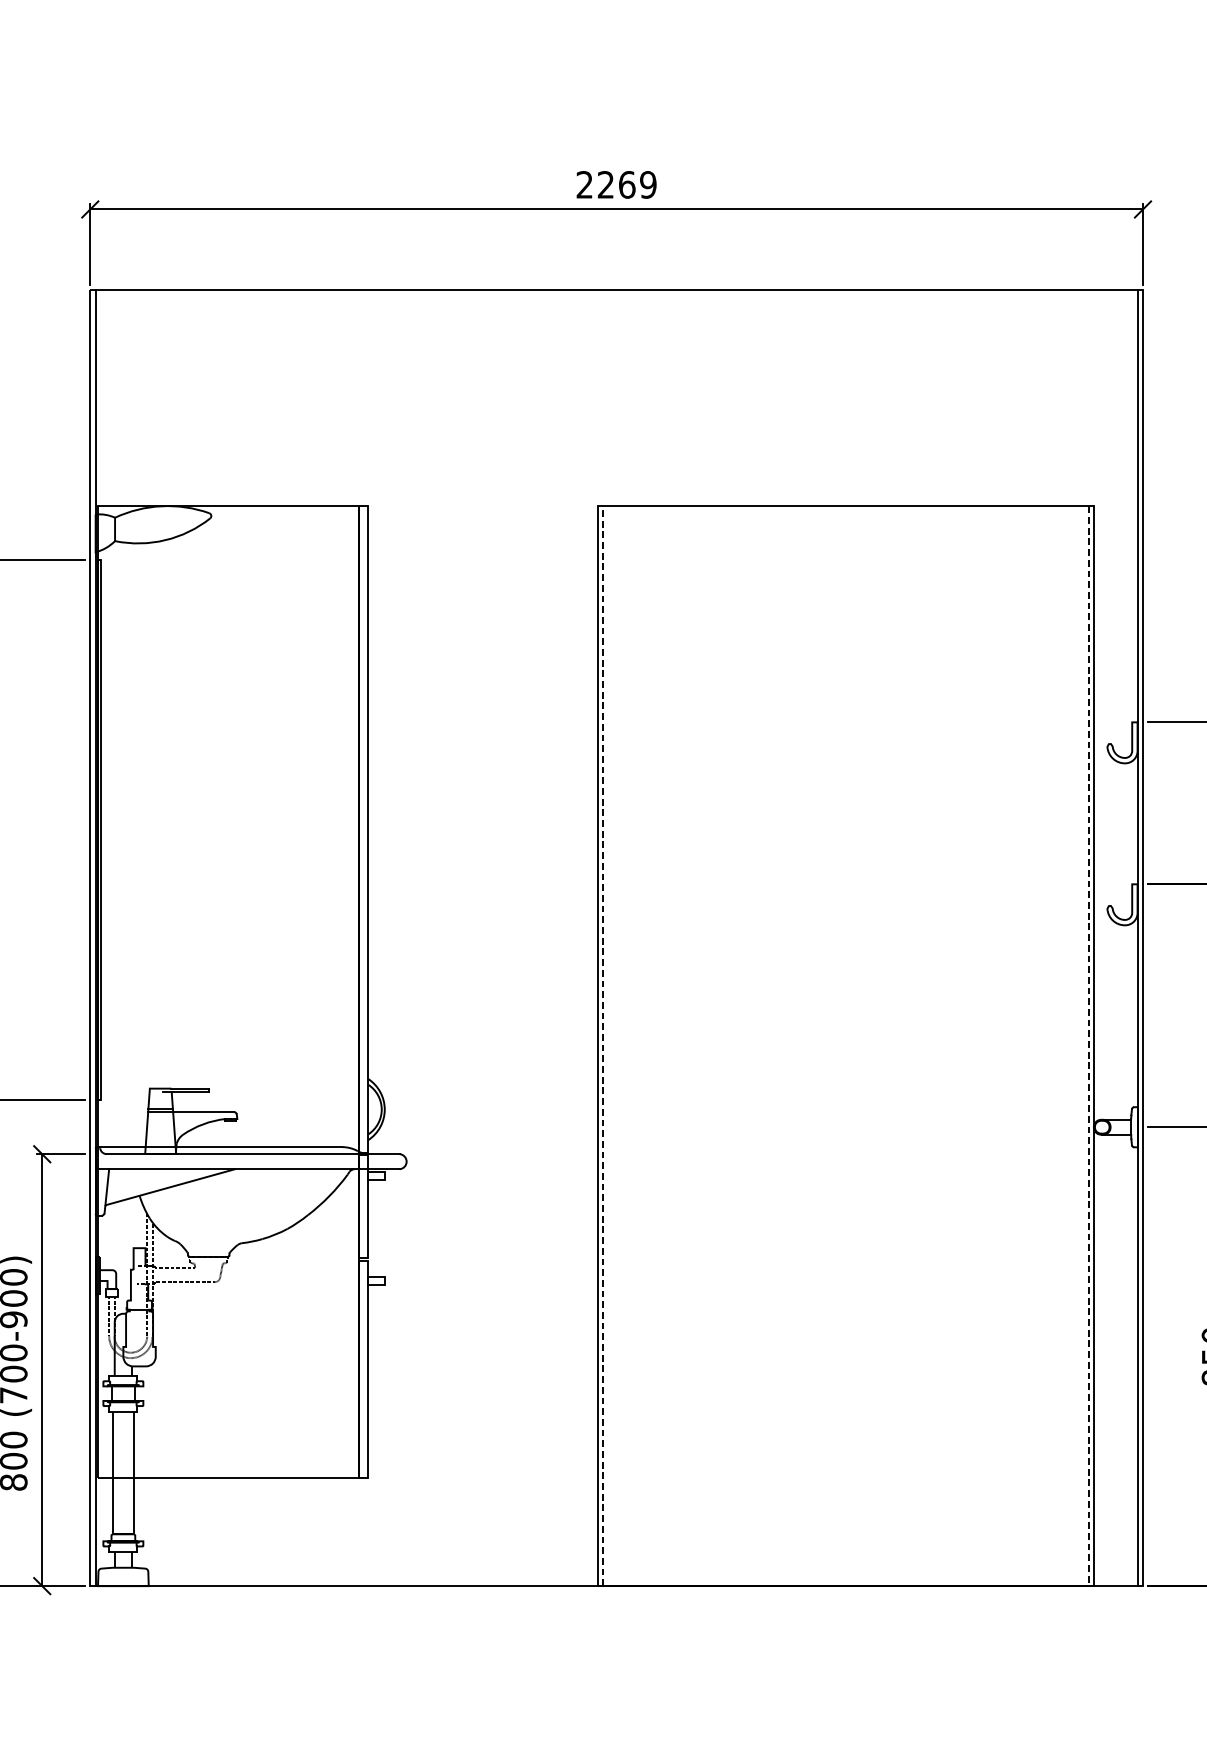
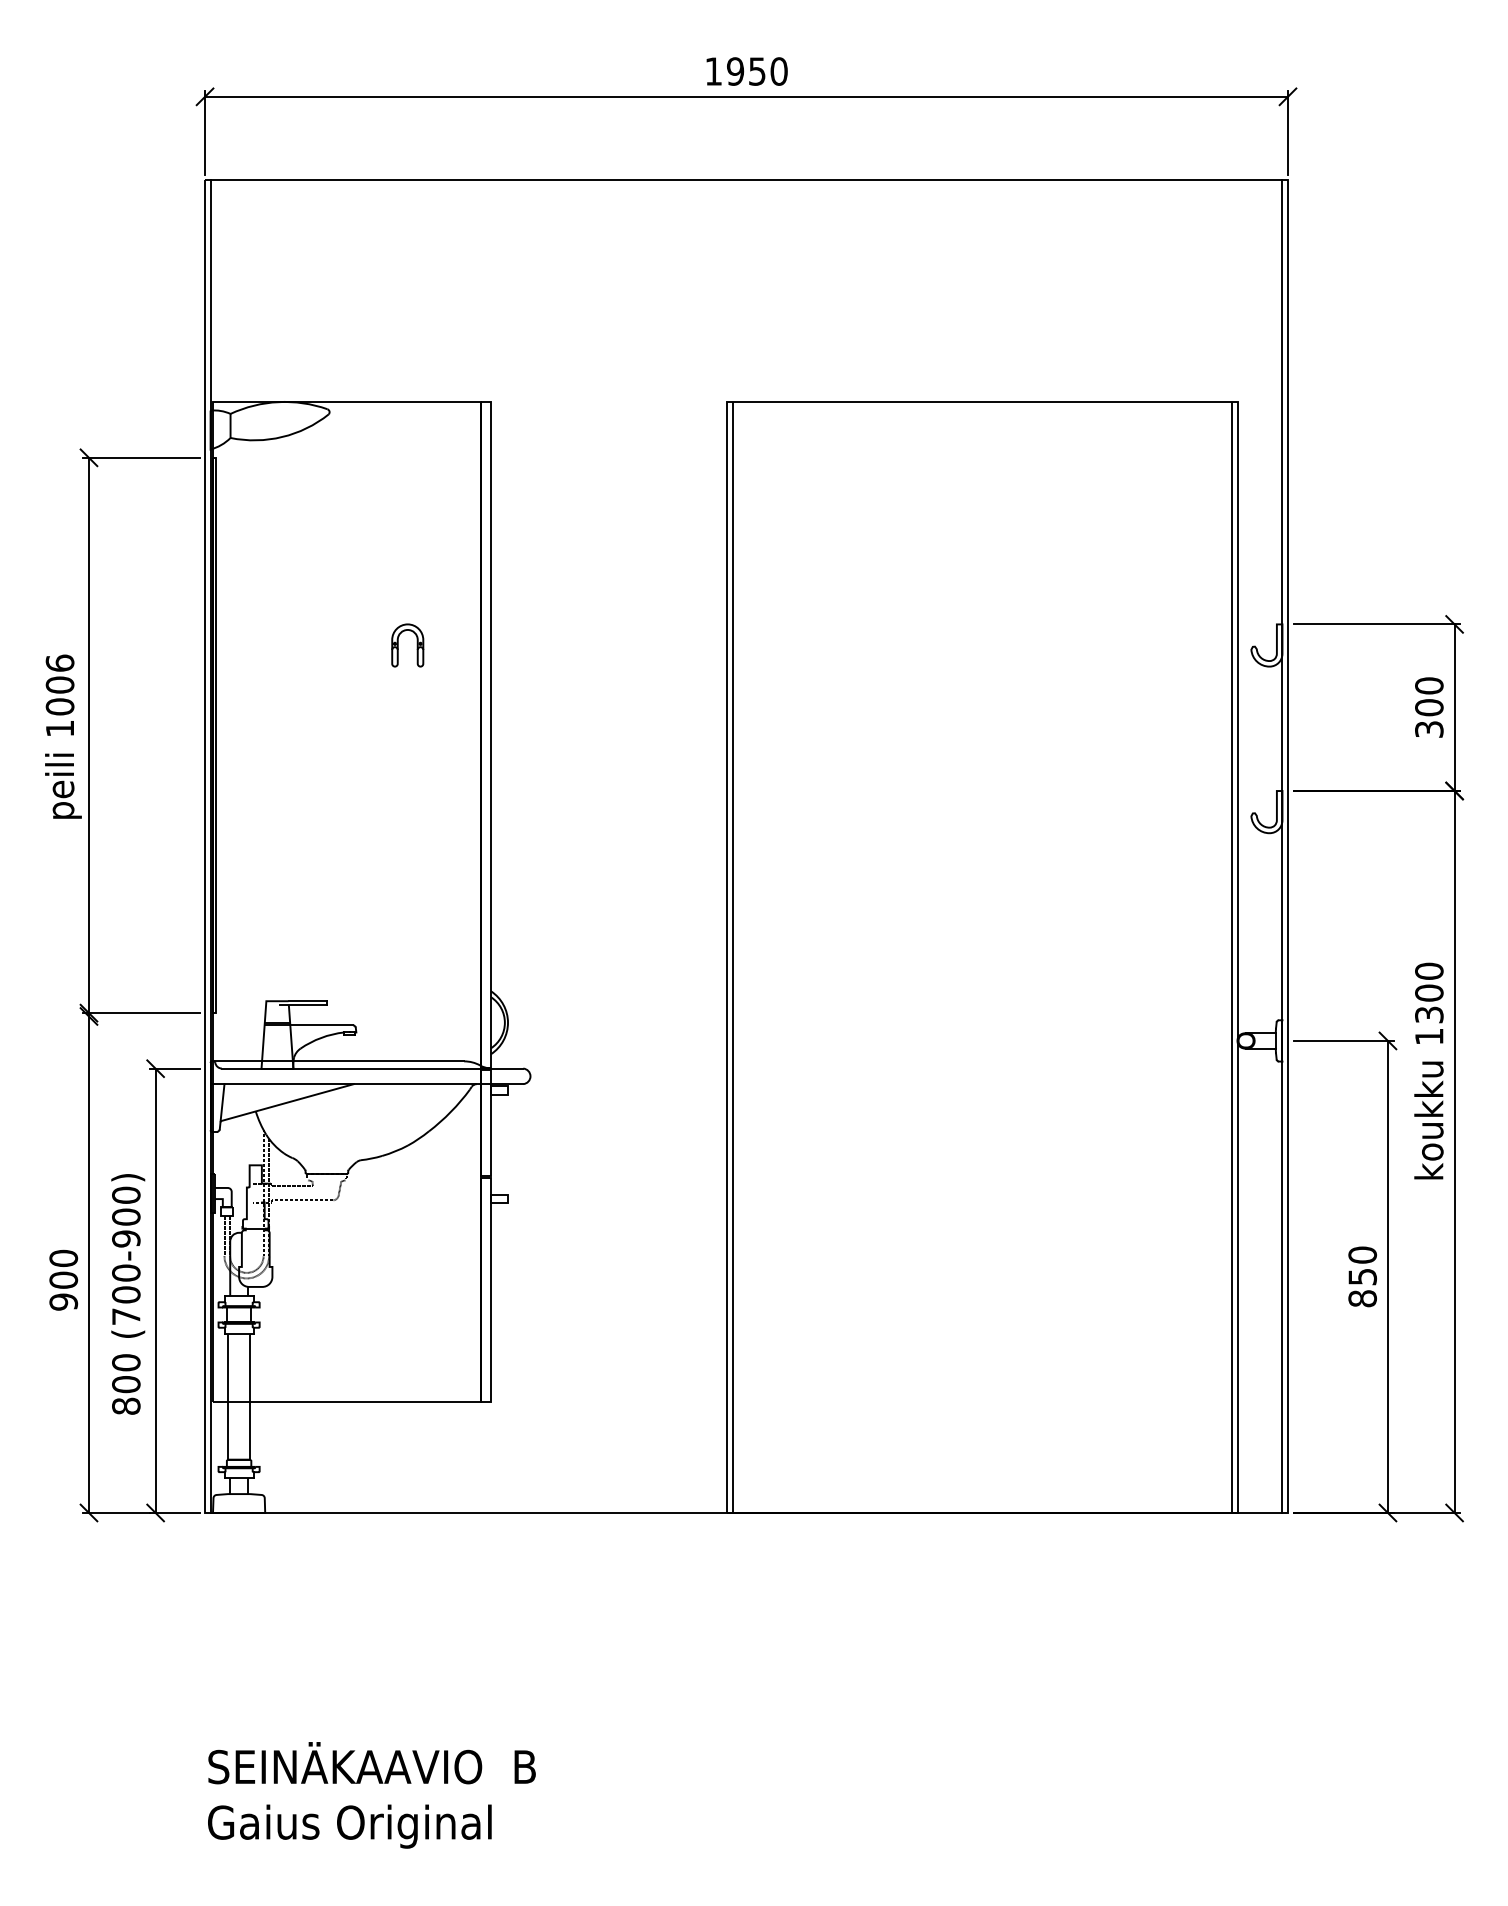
text: (616, 184) -> (746, 71), 2269 -> 1950
part: (278, 742) -> (398, 645), added
line: (603, 1046) -> (732, 957), dashed -> solid
line: (1089, 1047) -> (1232, 958), dashed -> solid

